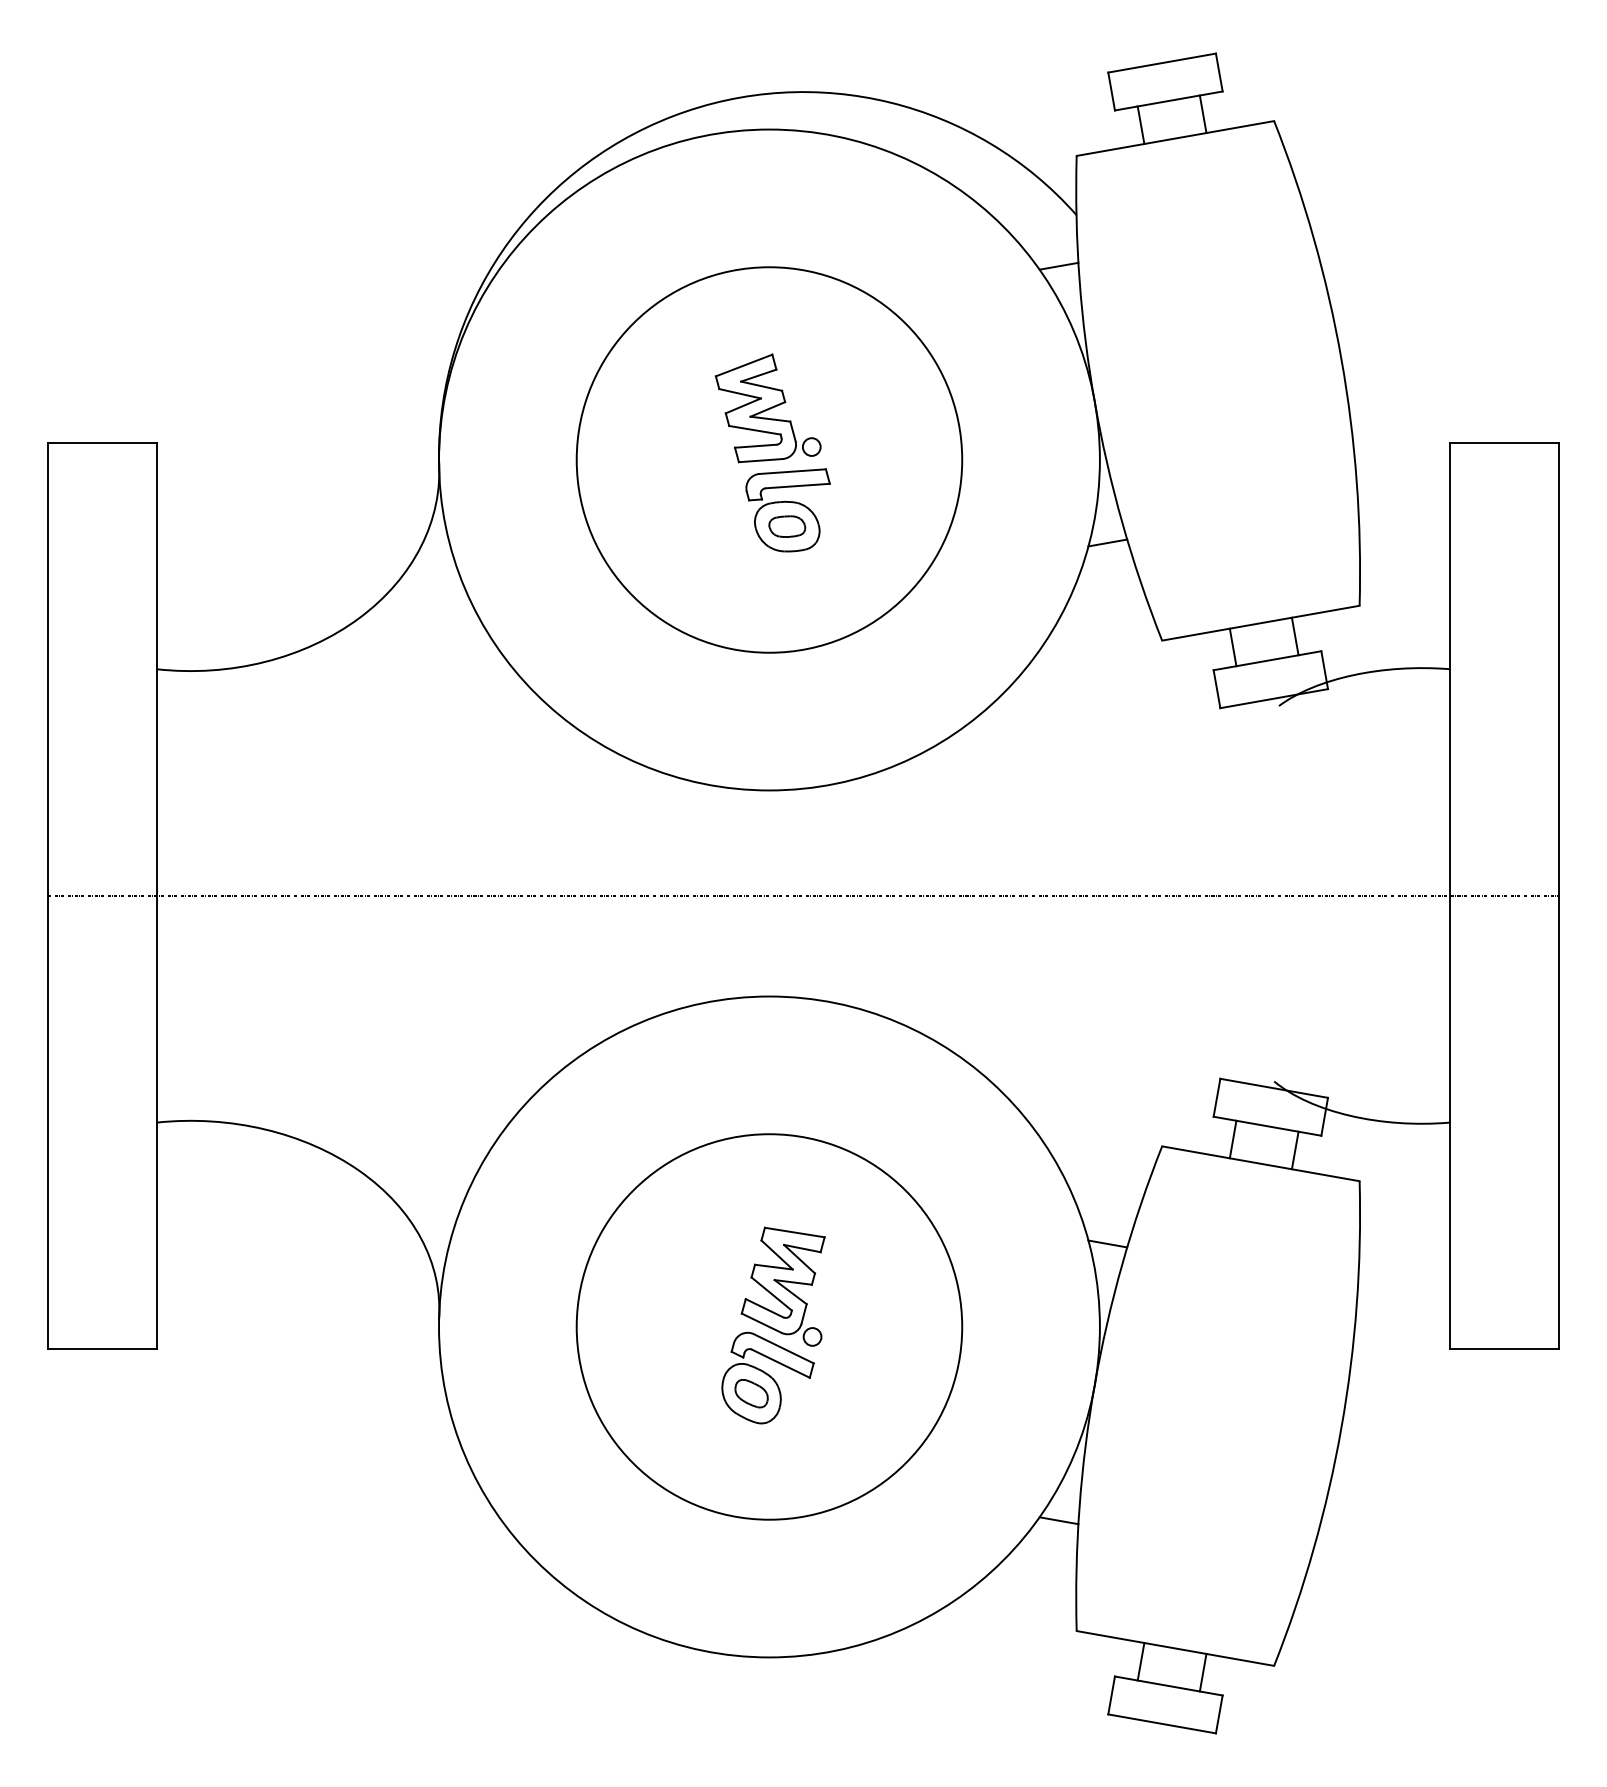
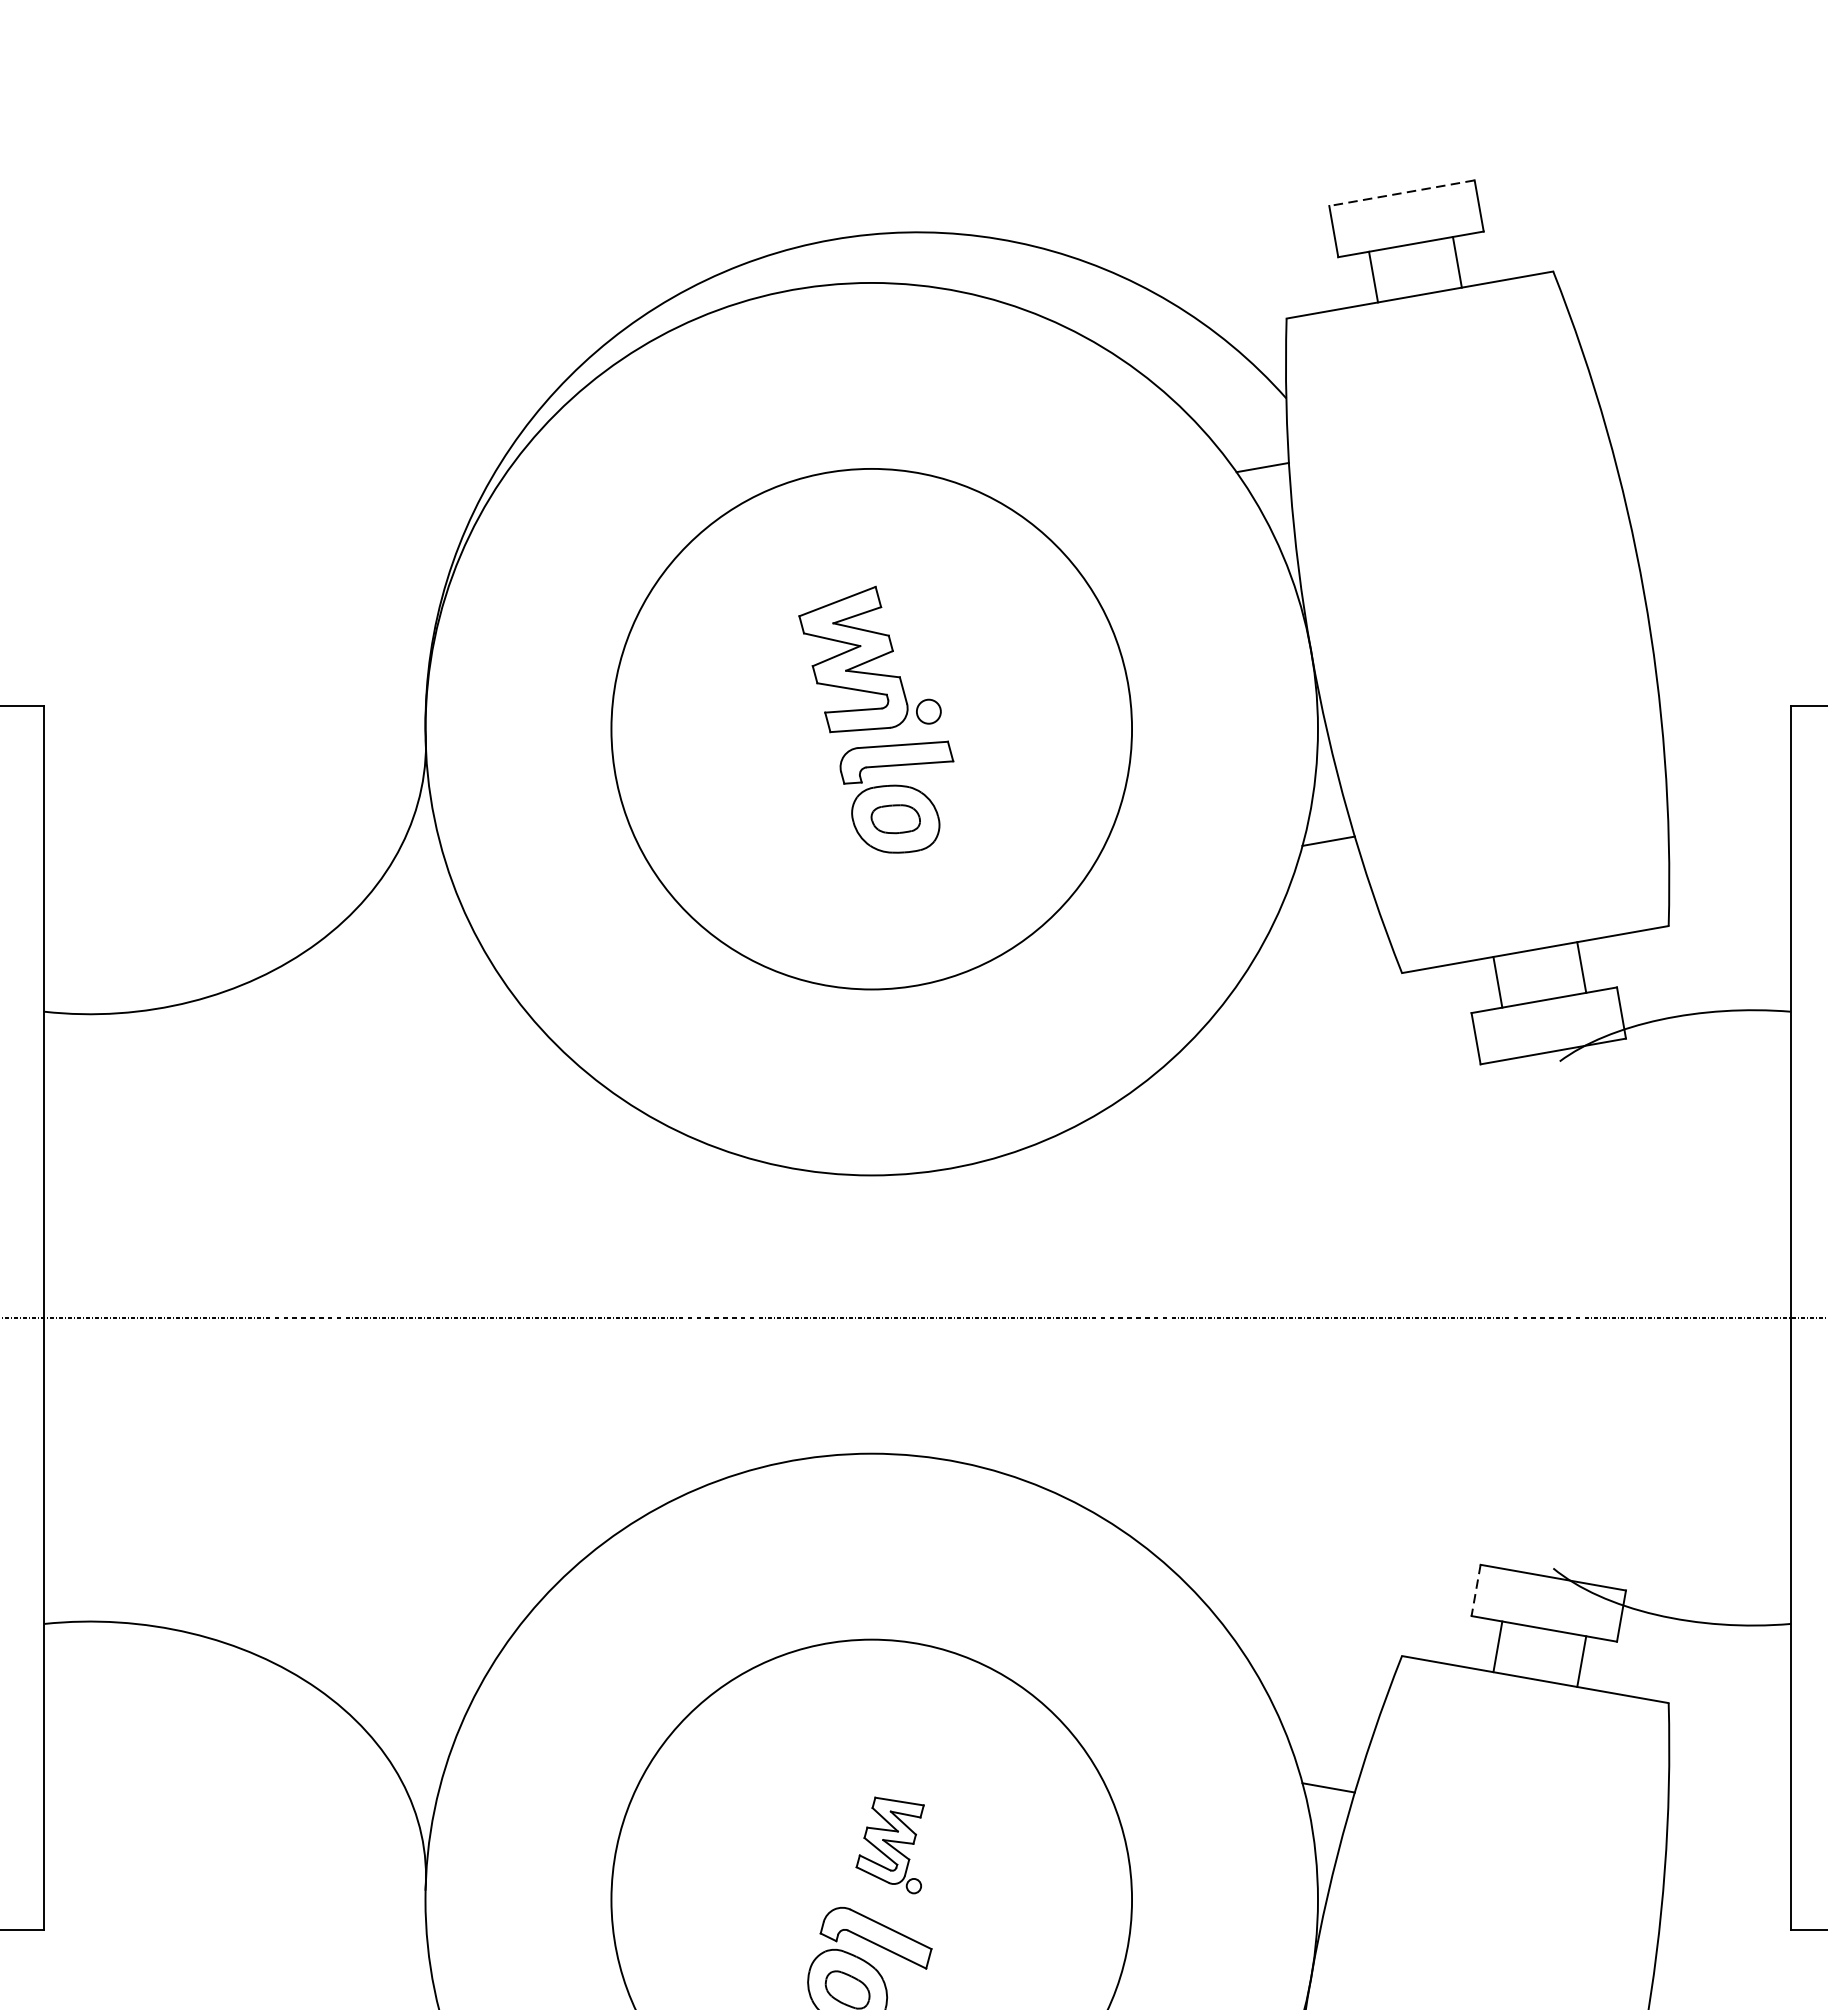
line: (1162, 63) -> (1402, 193), solid -> dashed
line: (1216, 1098) -> (1475, 1591), solid -> dashed
part: (782, 1286) -> (889, 1845), size x0.6

